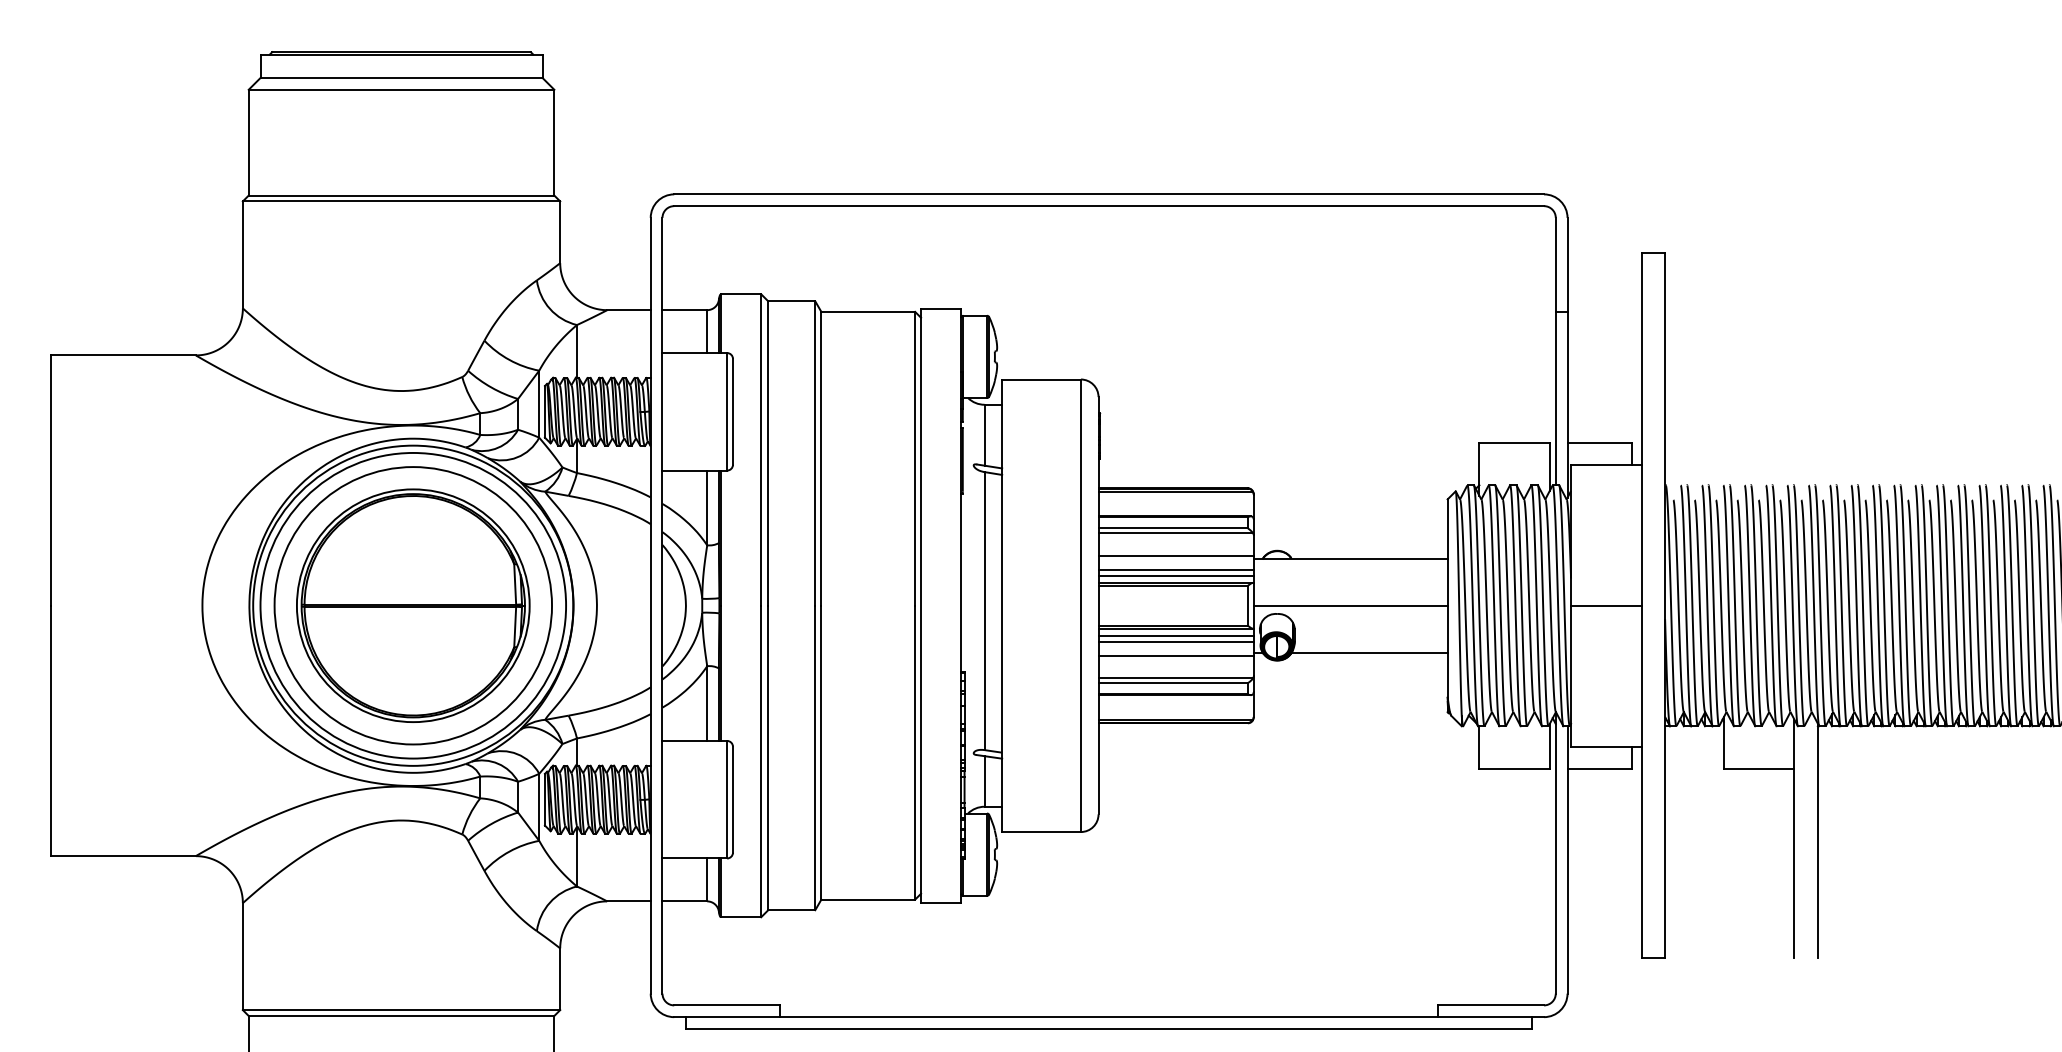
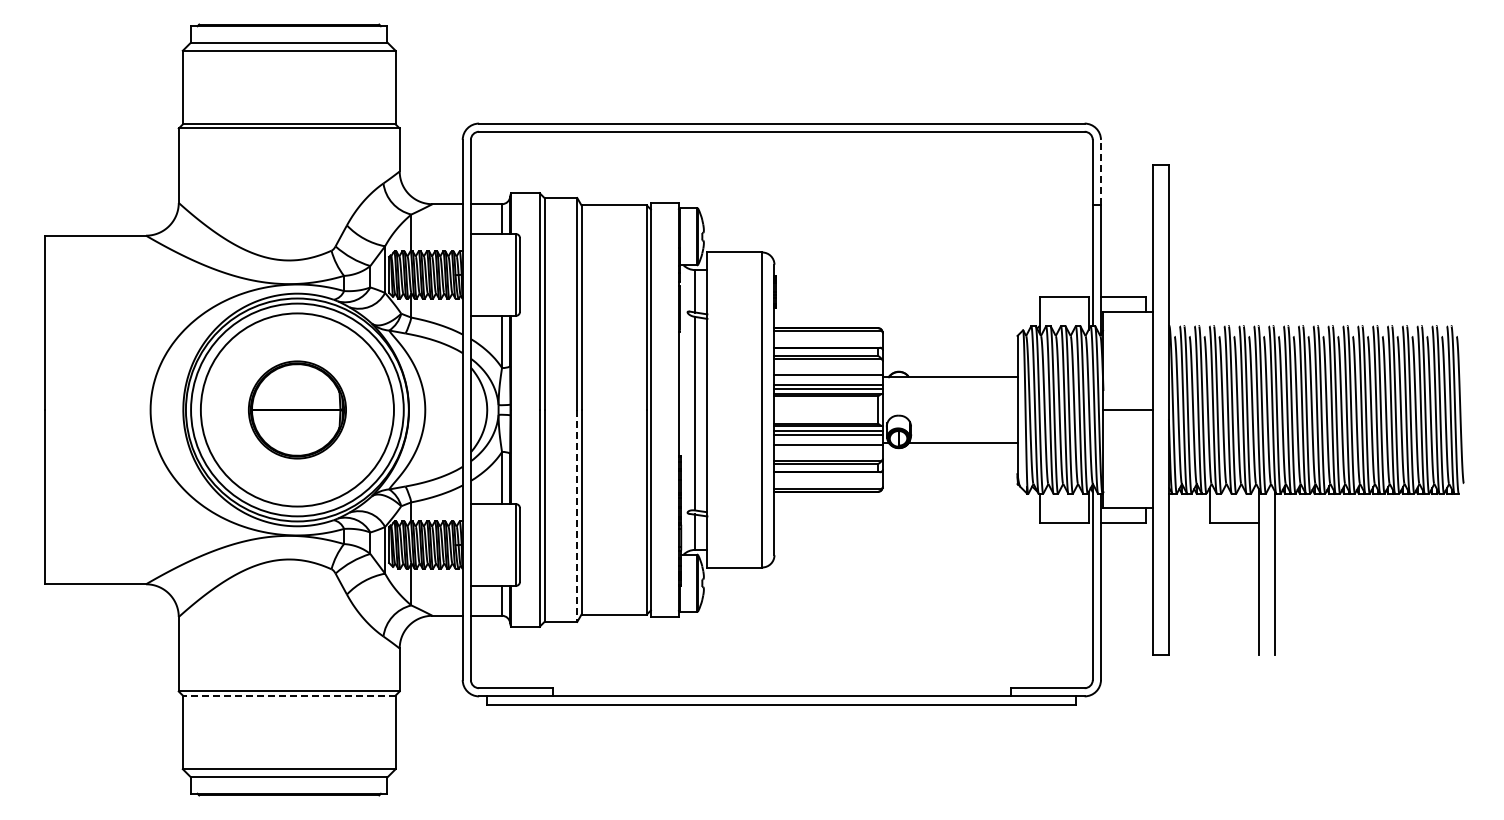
line: (1566, 264) -> (1100, 172), solid -> dashed
part: (413, 605) -> (297, 409), size x0.6
line: (1349, 605) -> (949, 409), removed
line: (815, 757) -> (577, 515), solid -> dashed
line: (400, 1015) -> (288, 695), solid -> dashed

